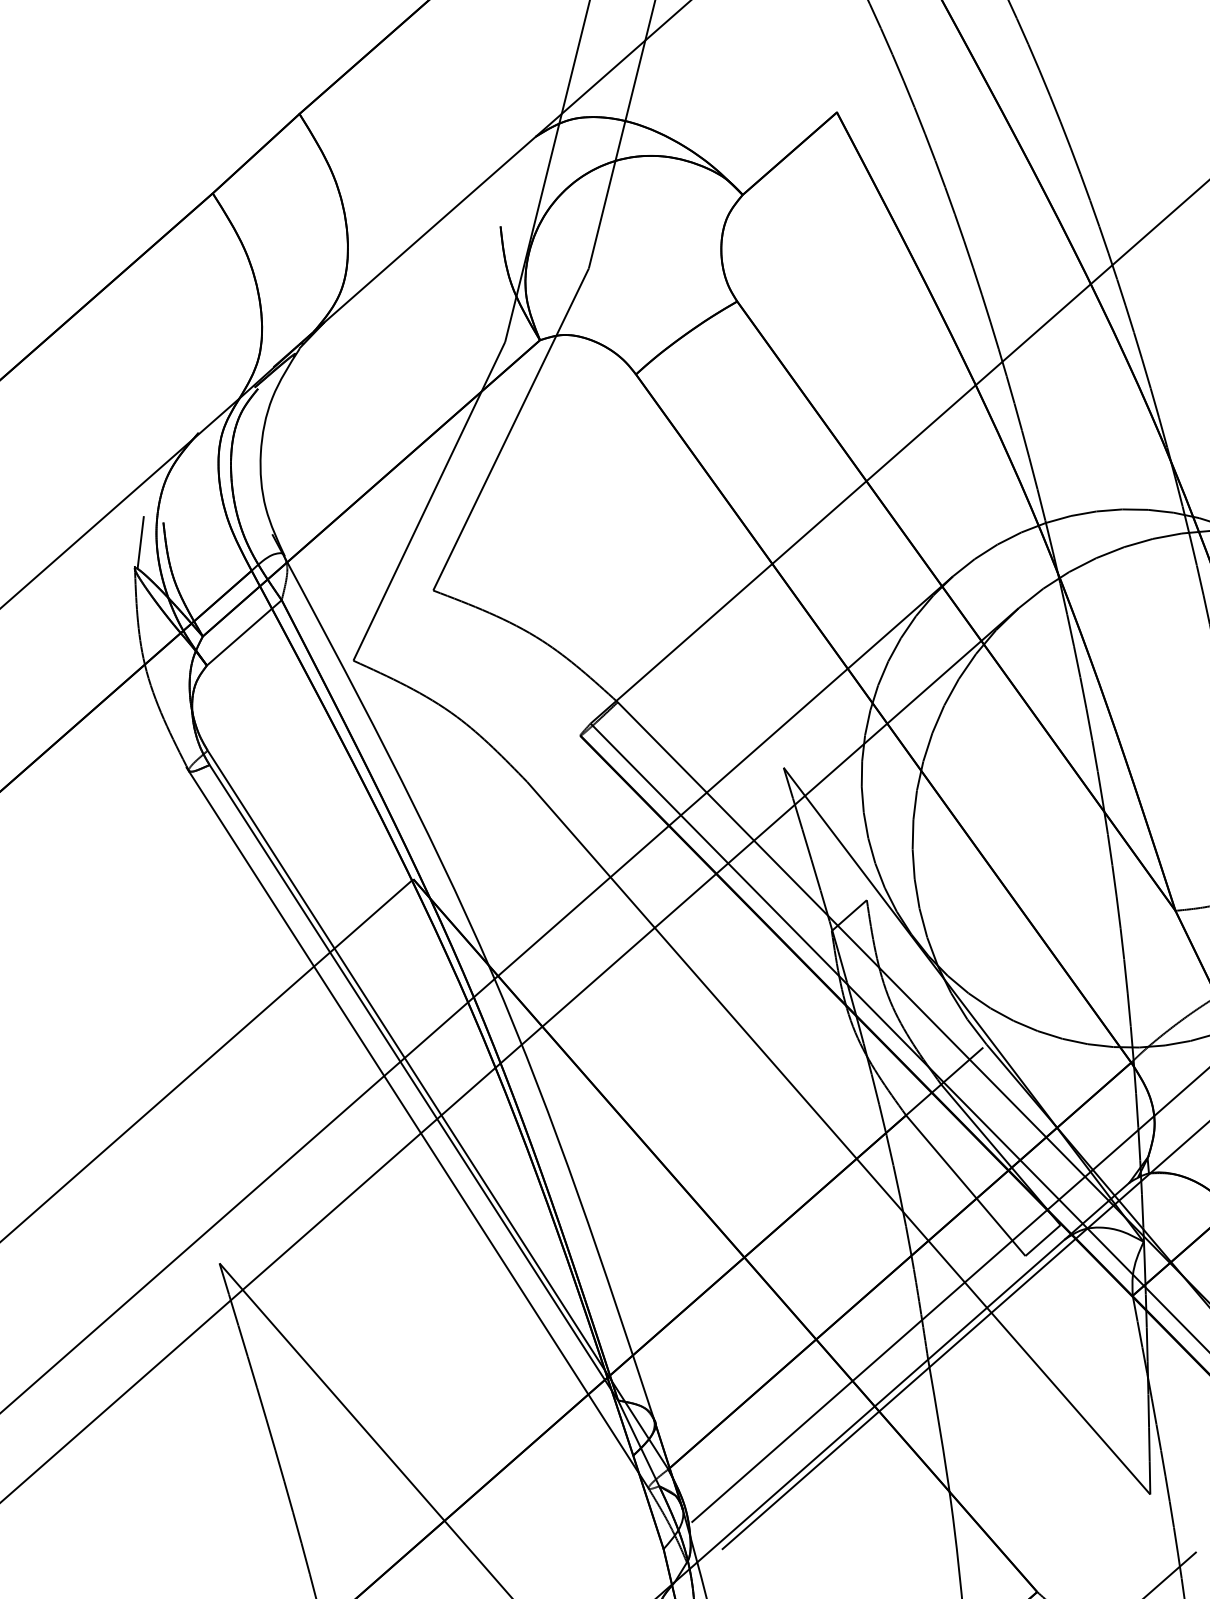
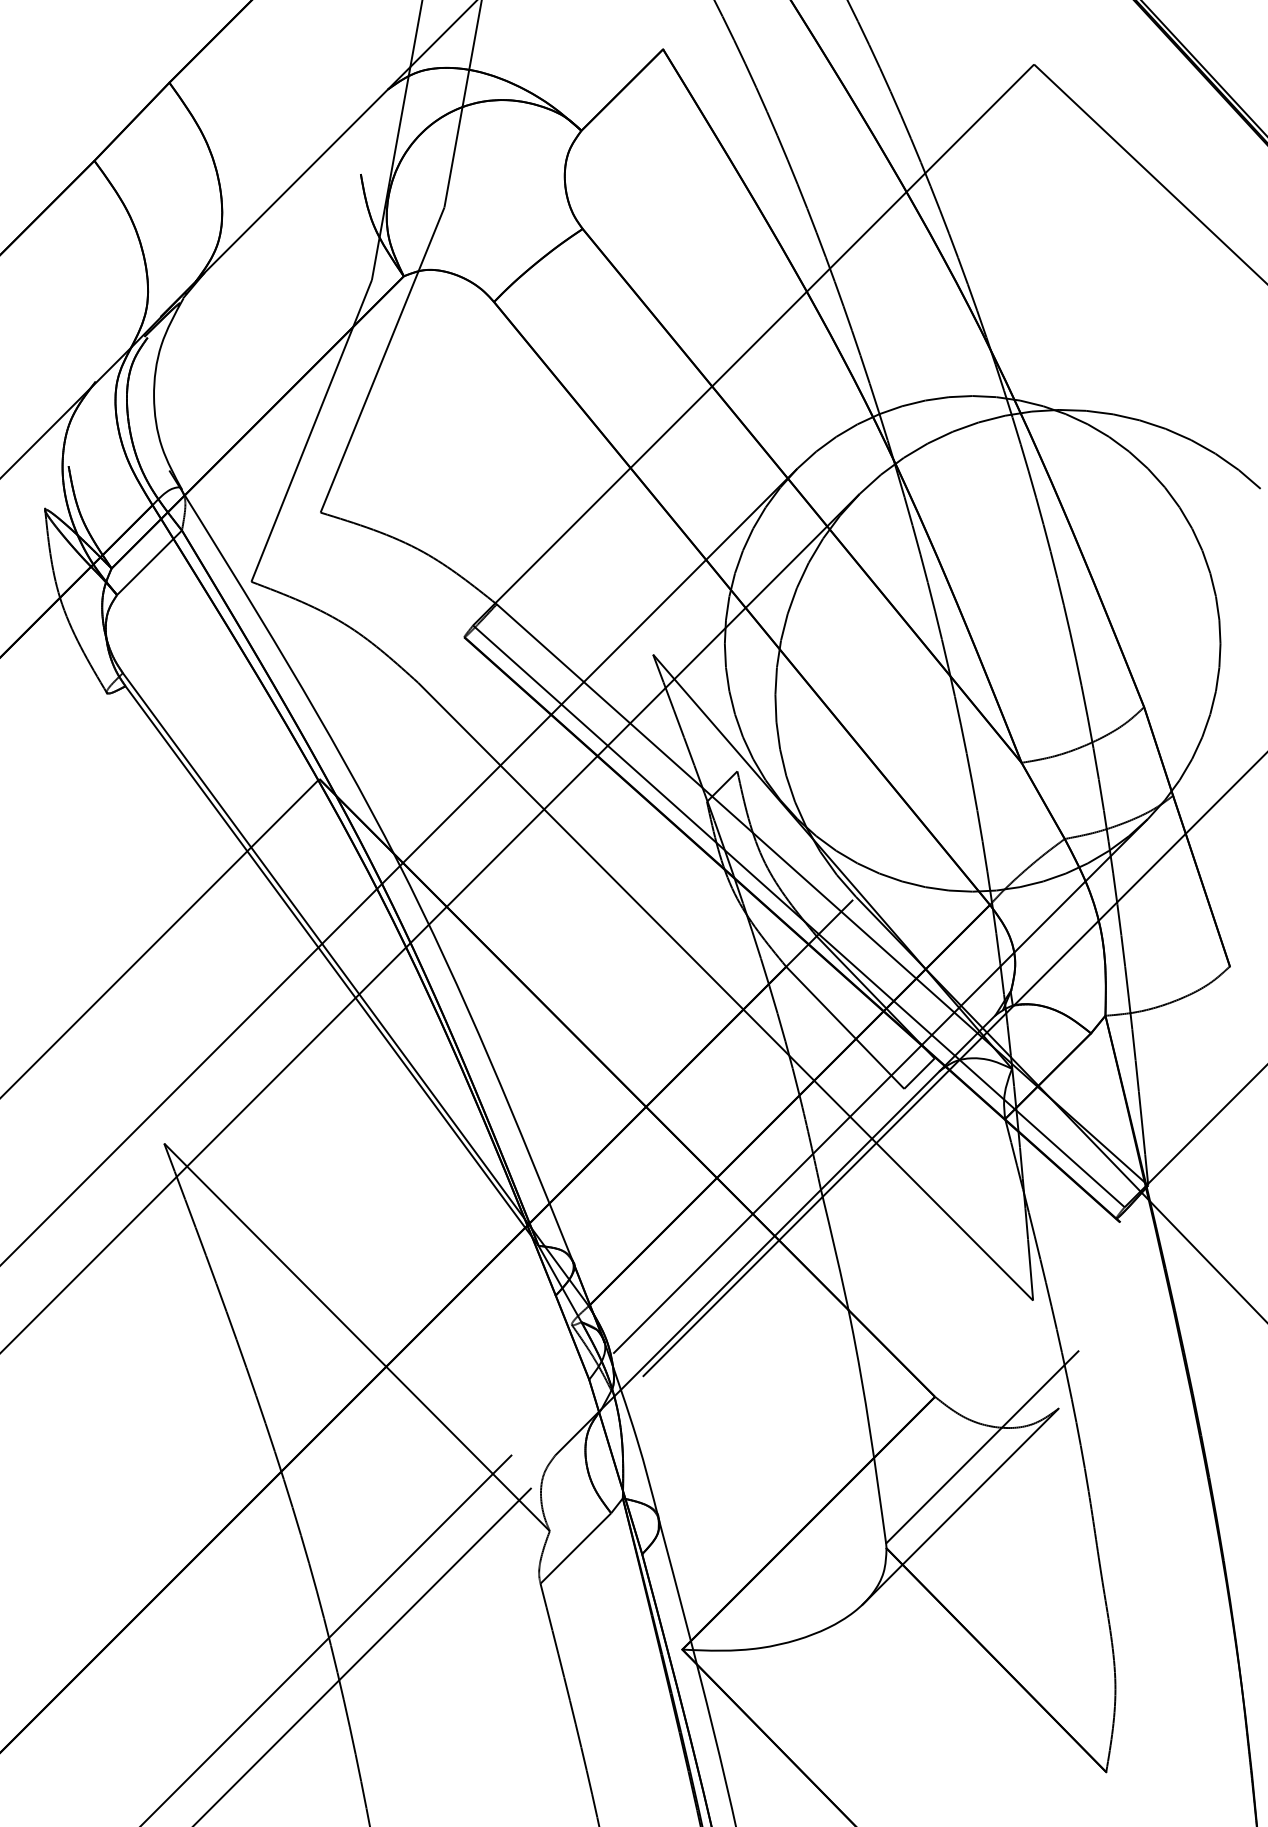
line: (140, 542) -> (48, 485), removed
line: (416, 1126) -> (337, 1006), removed

